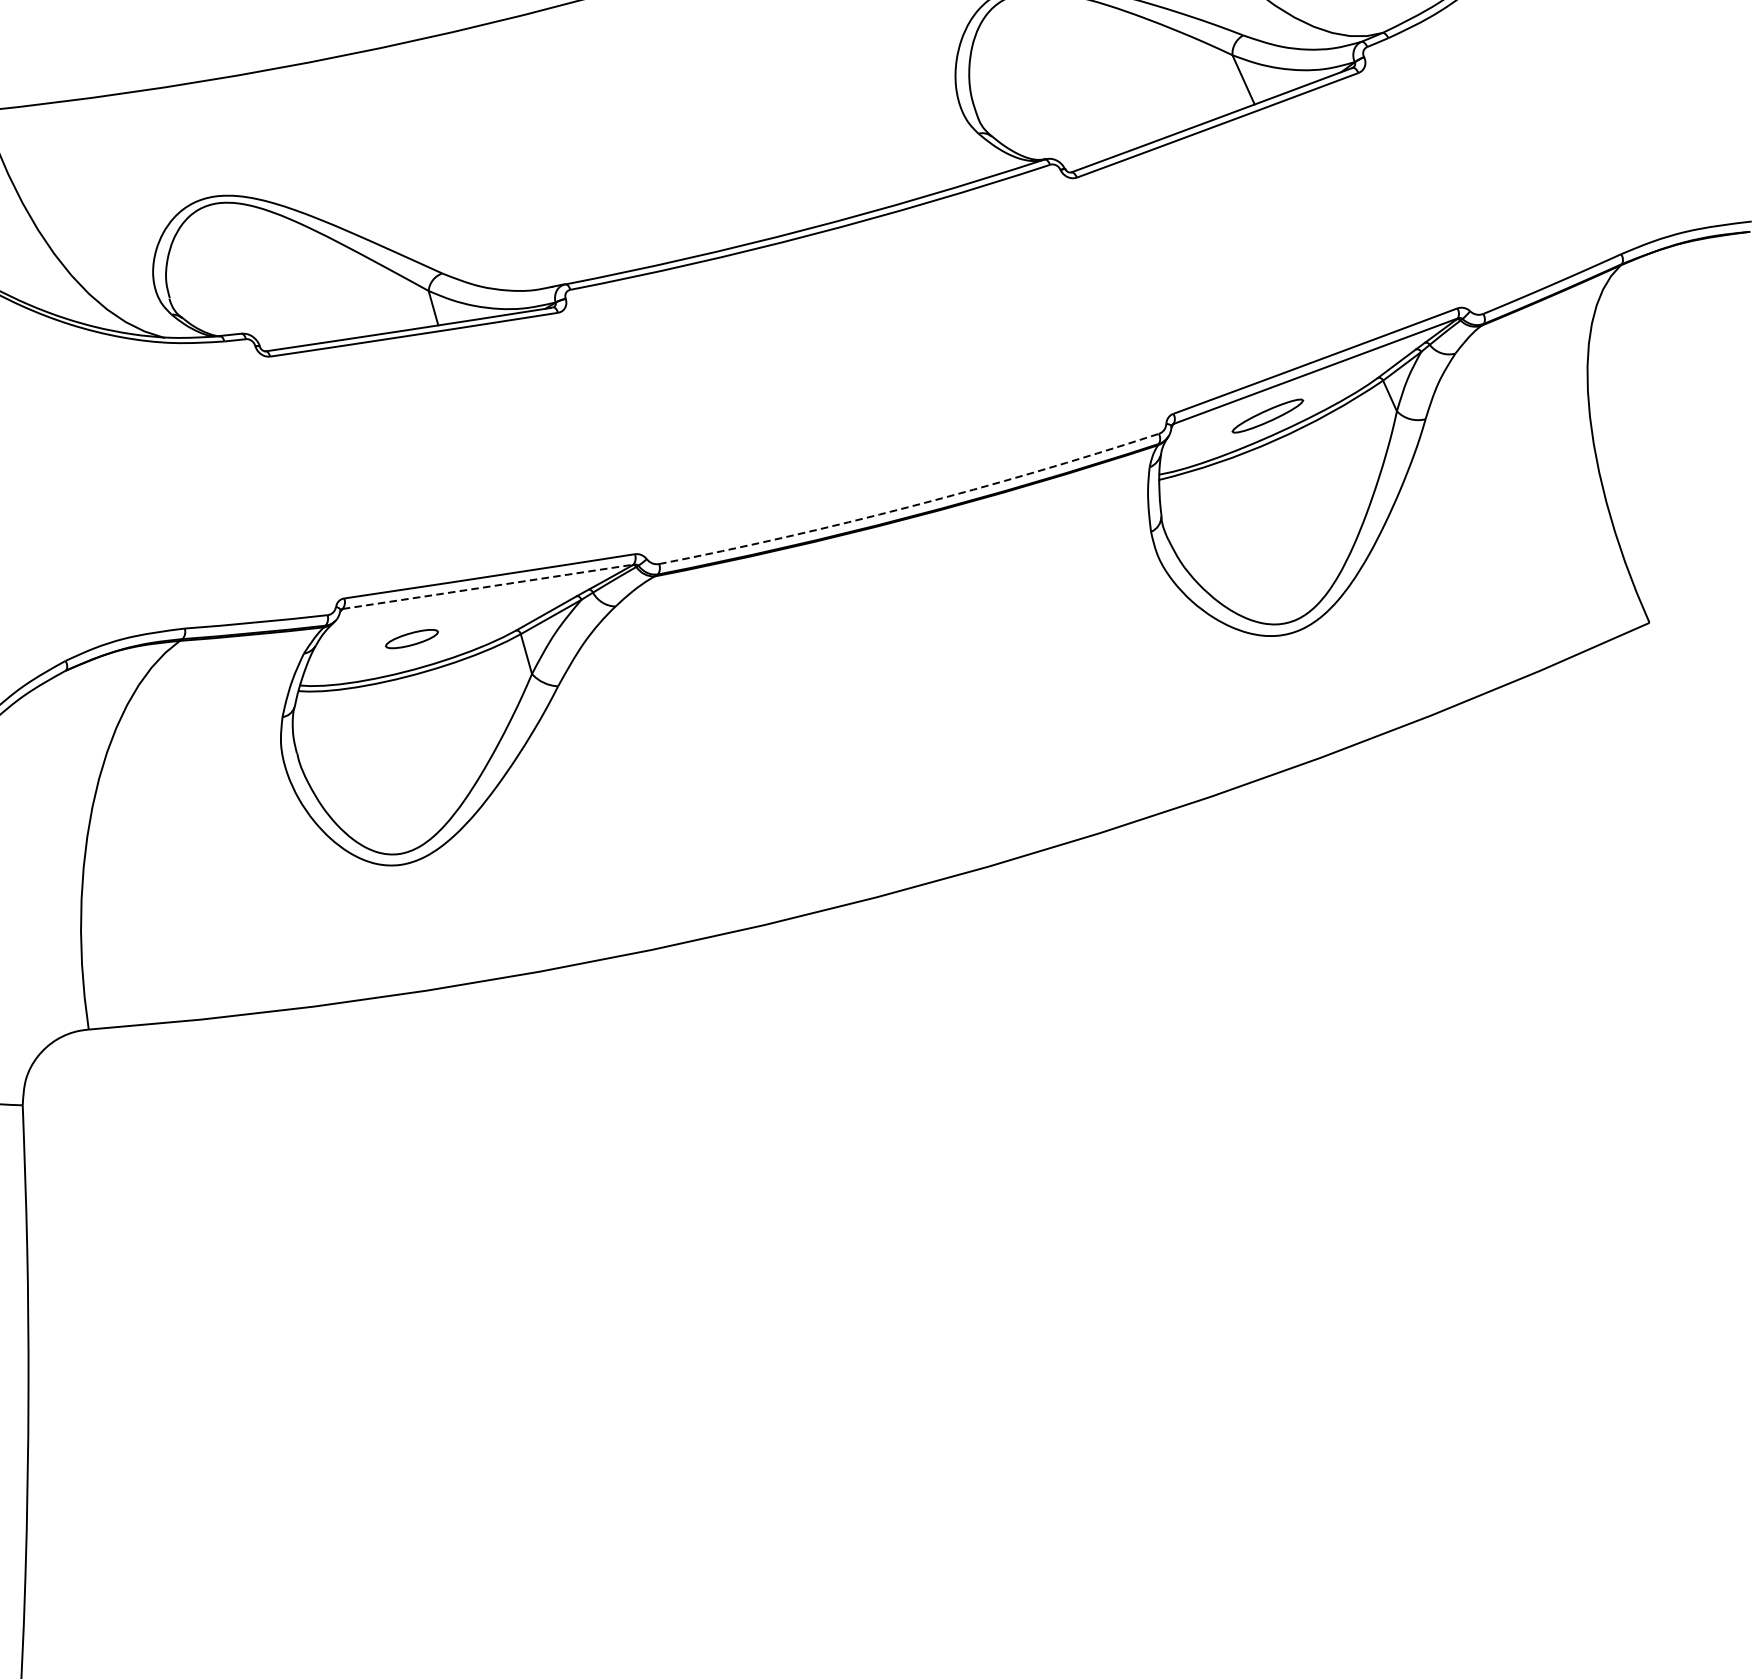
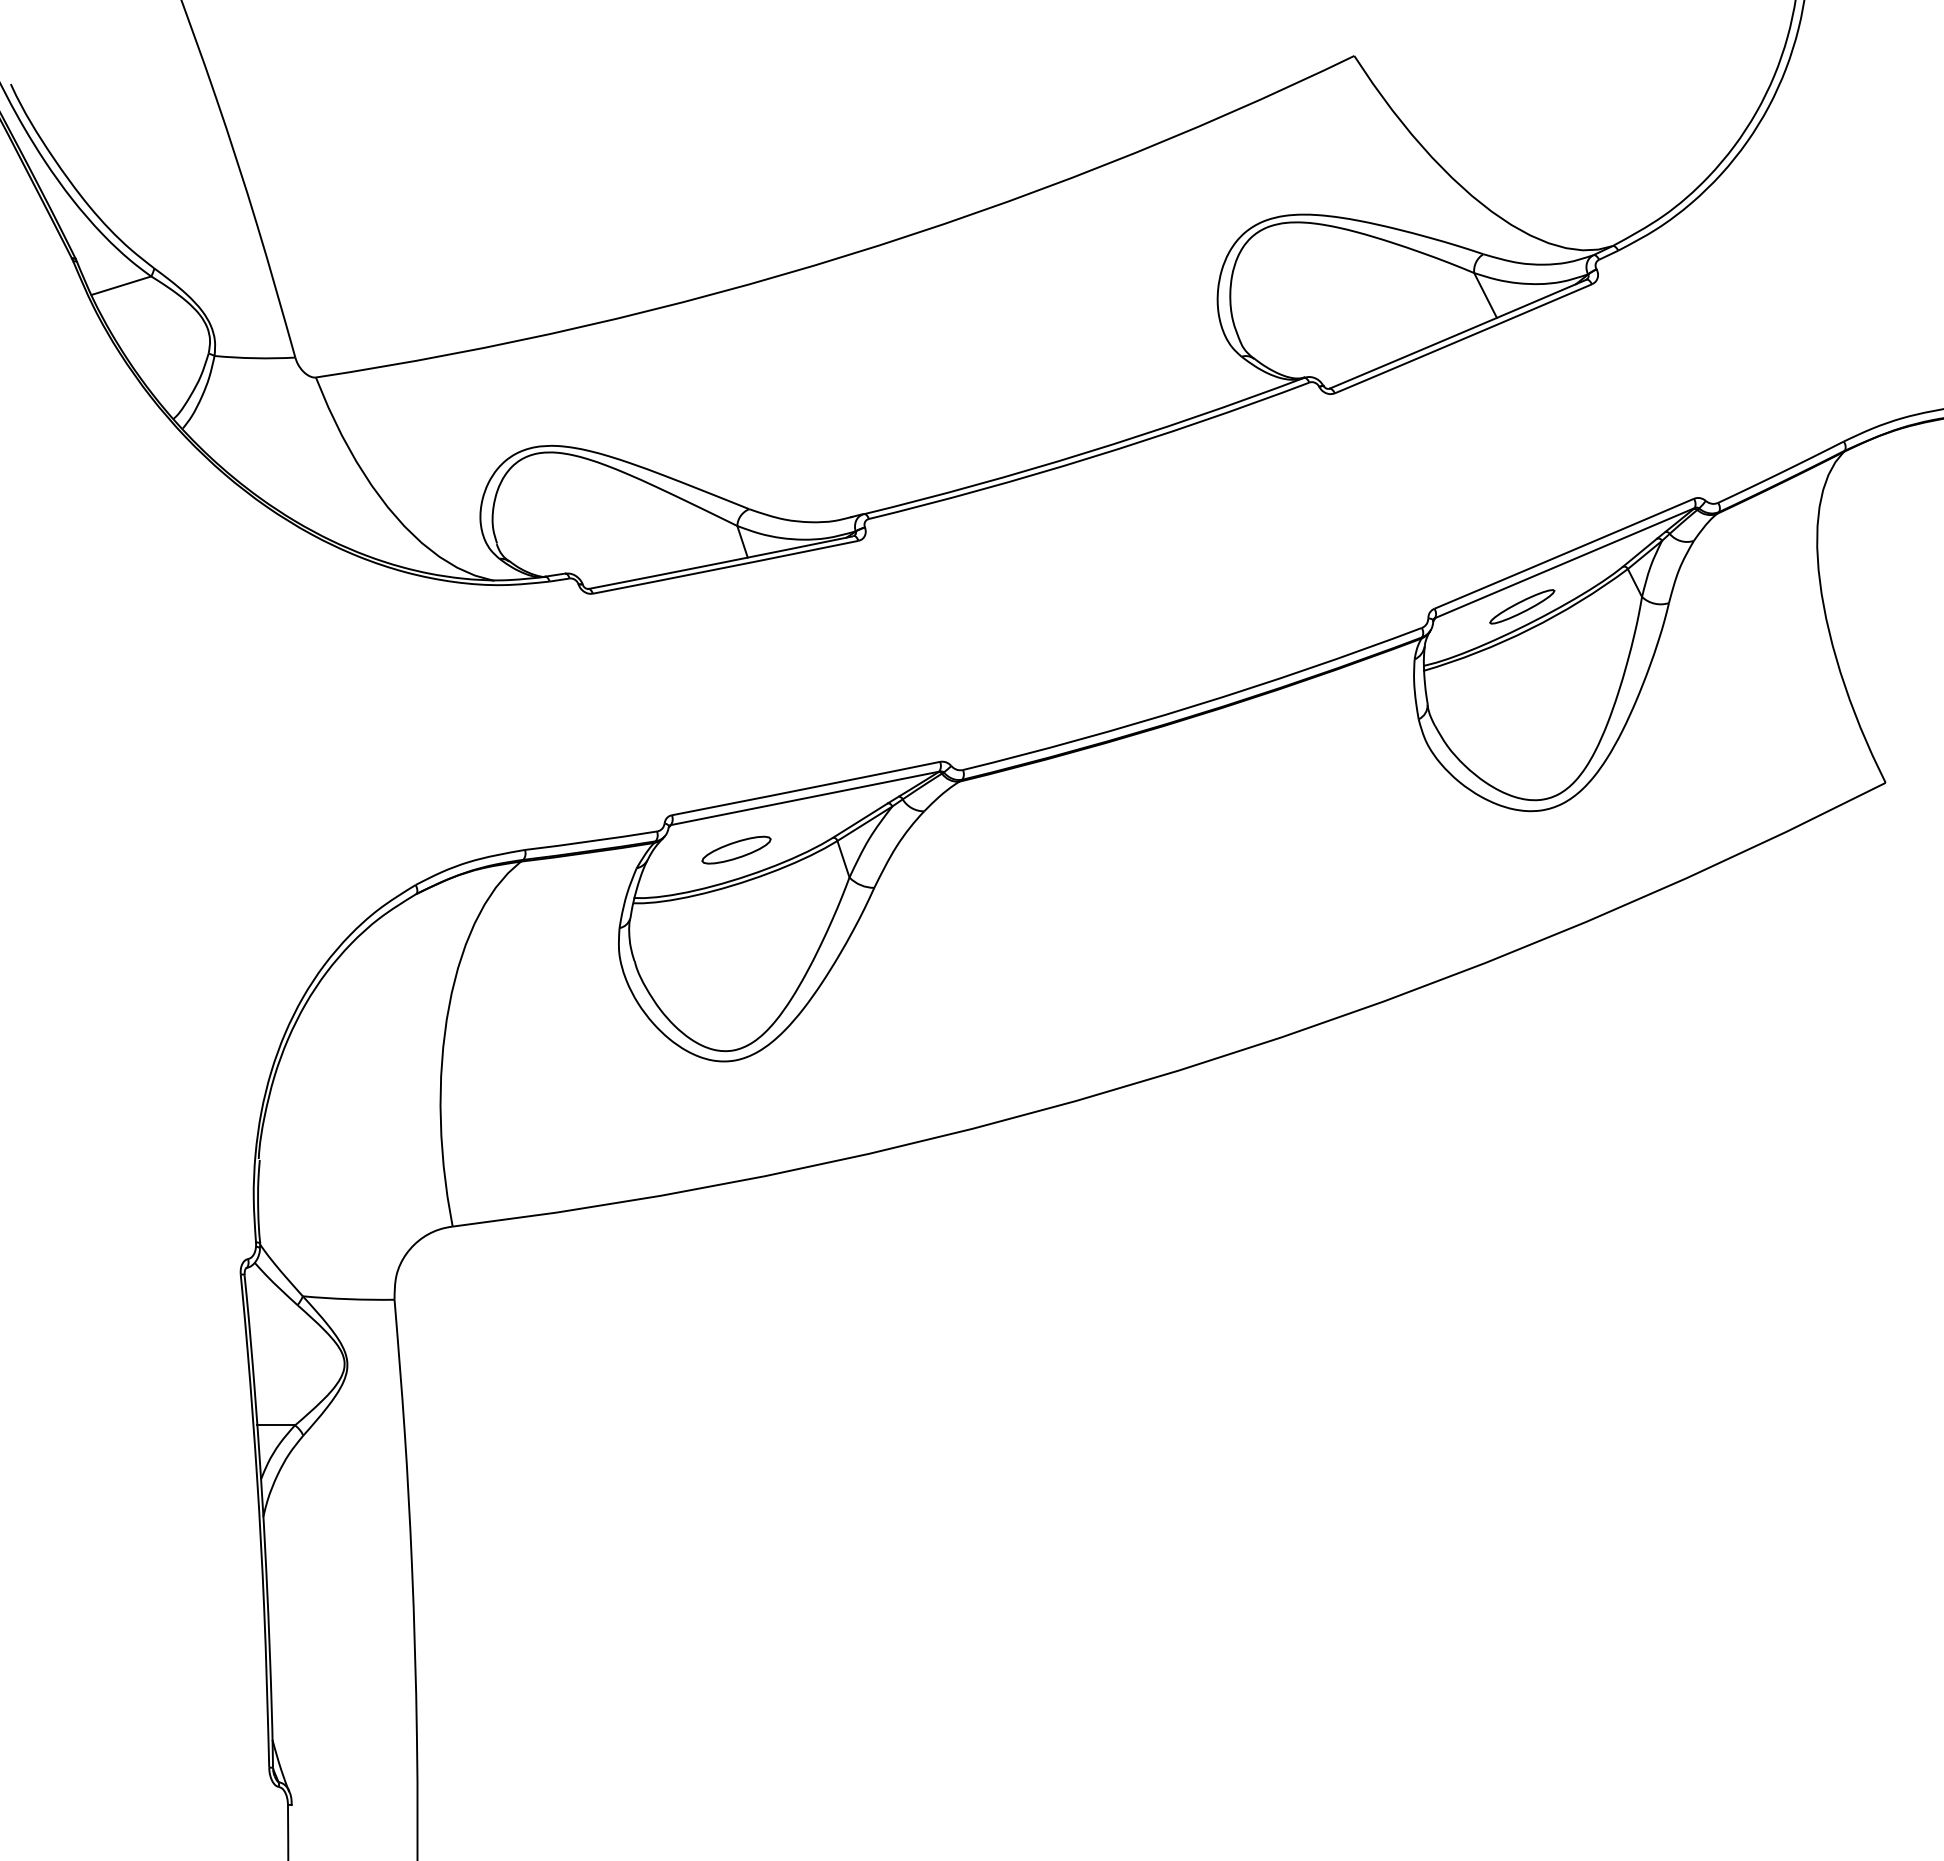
arc: (910, 506) -> (1194, 705), dashed -> solid
line: (488, 586) -> (805, 798), dashed -> solid
part: (411, 638) -> (736, 849), size x1.43

